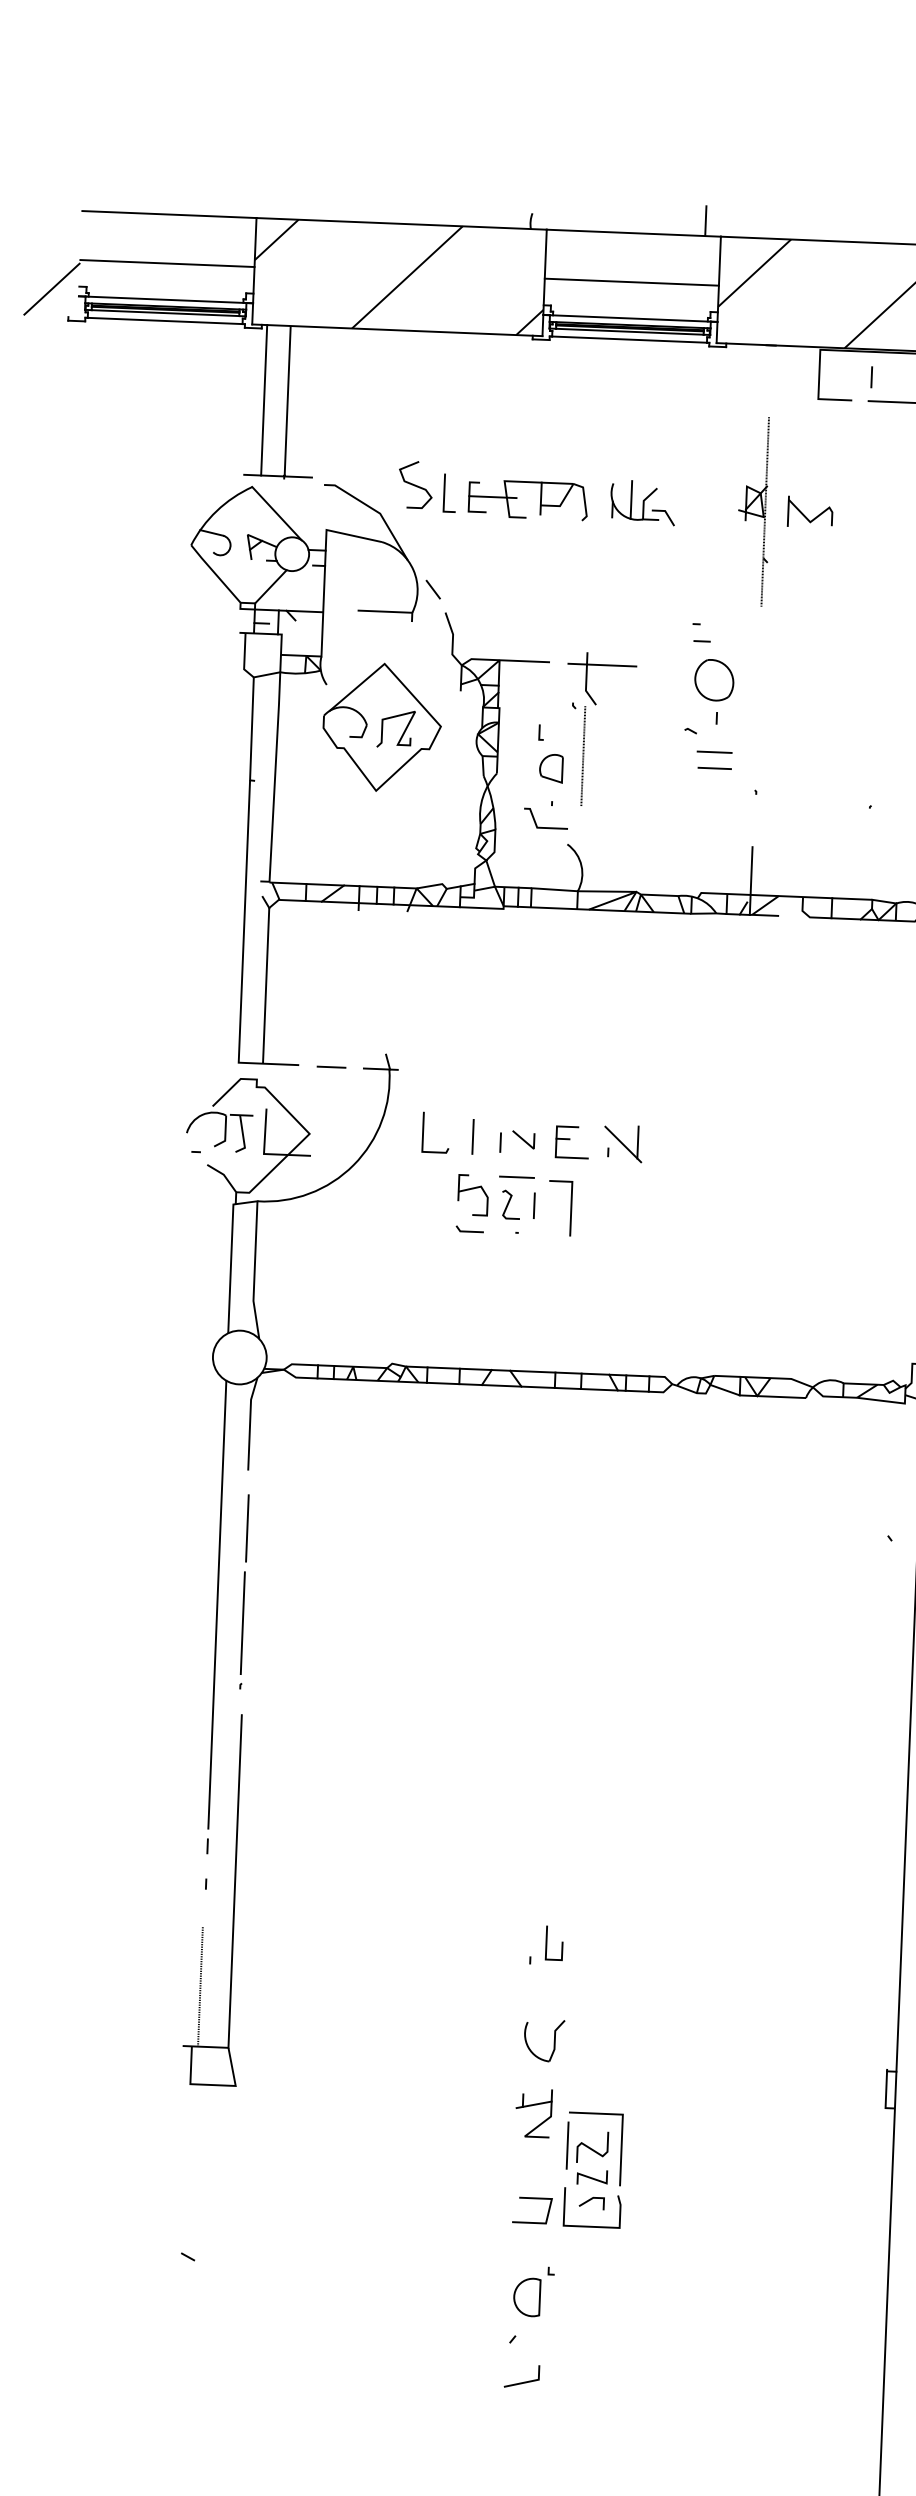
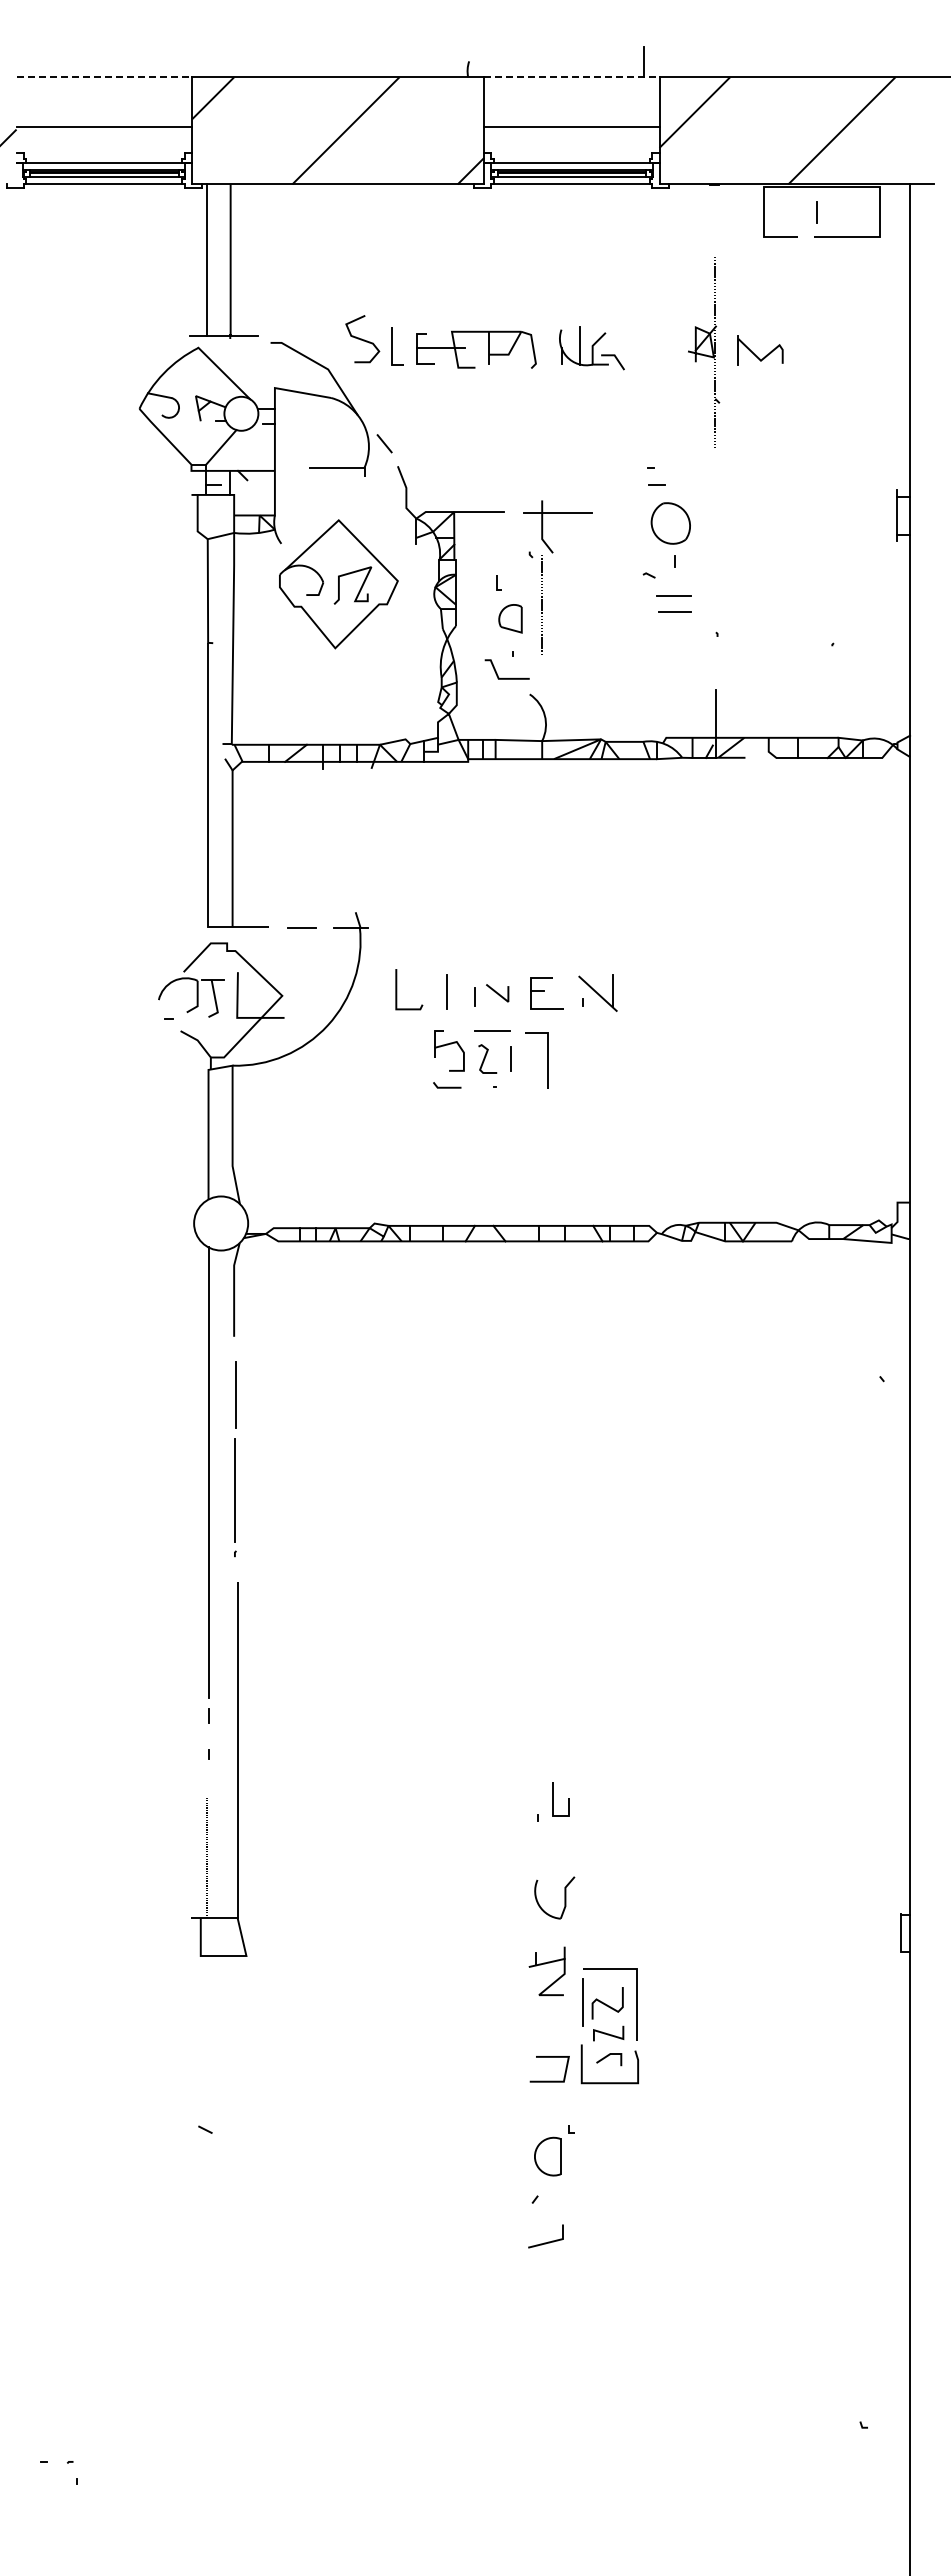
line: (169, 214) -> (104, 77), solid -> dashed
line: (633, 233) -> (571, 77), solid -> dashed

